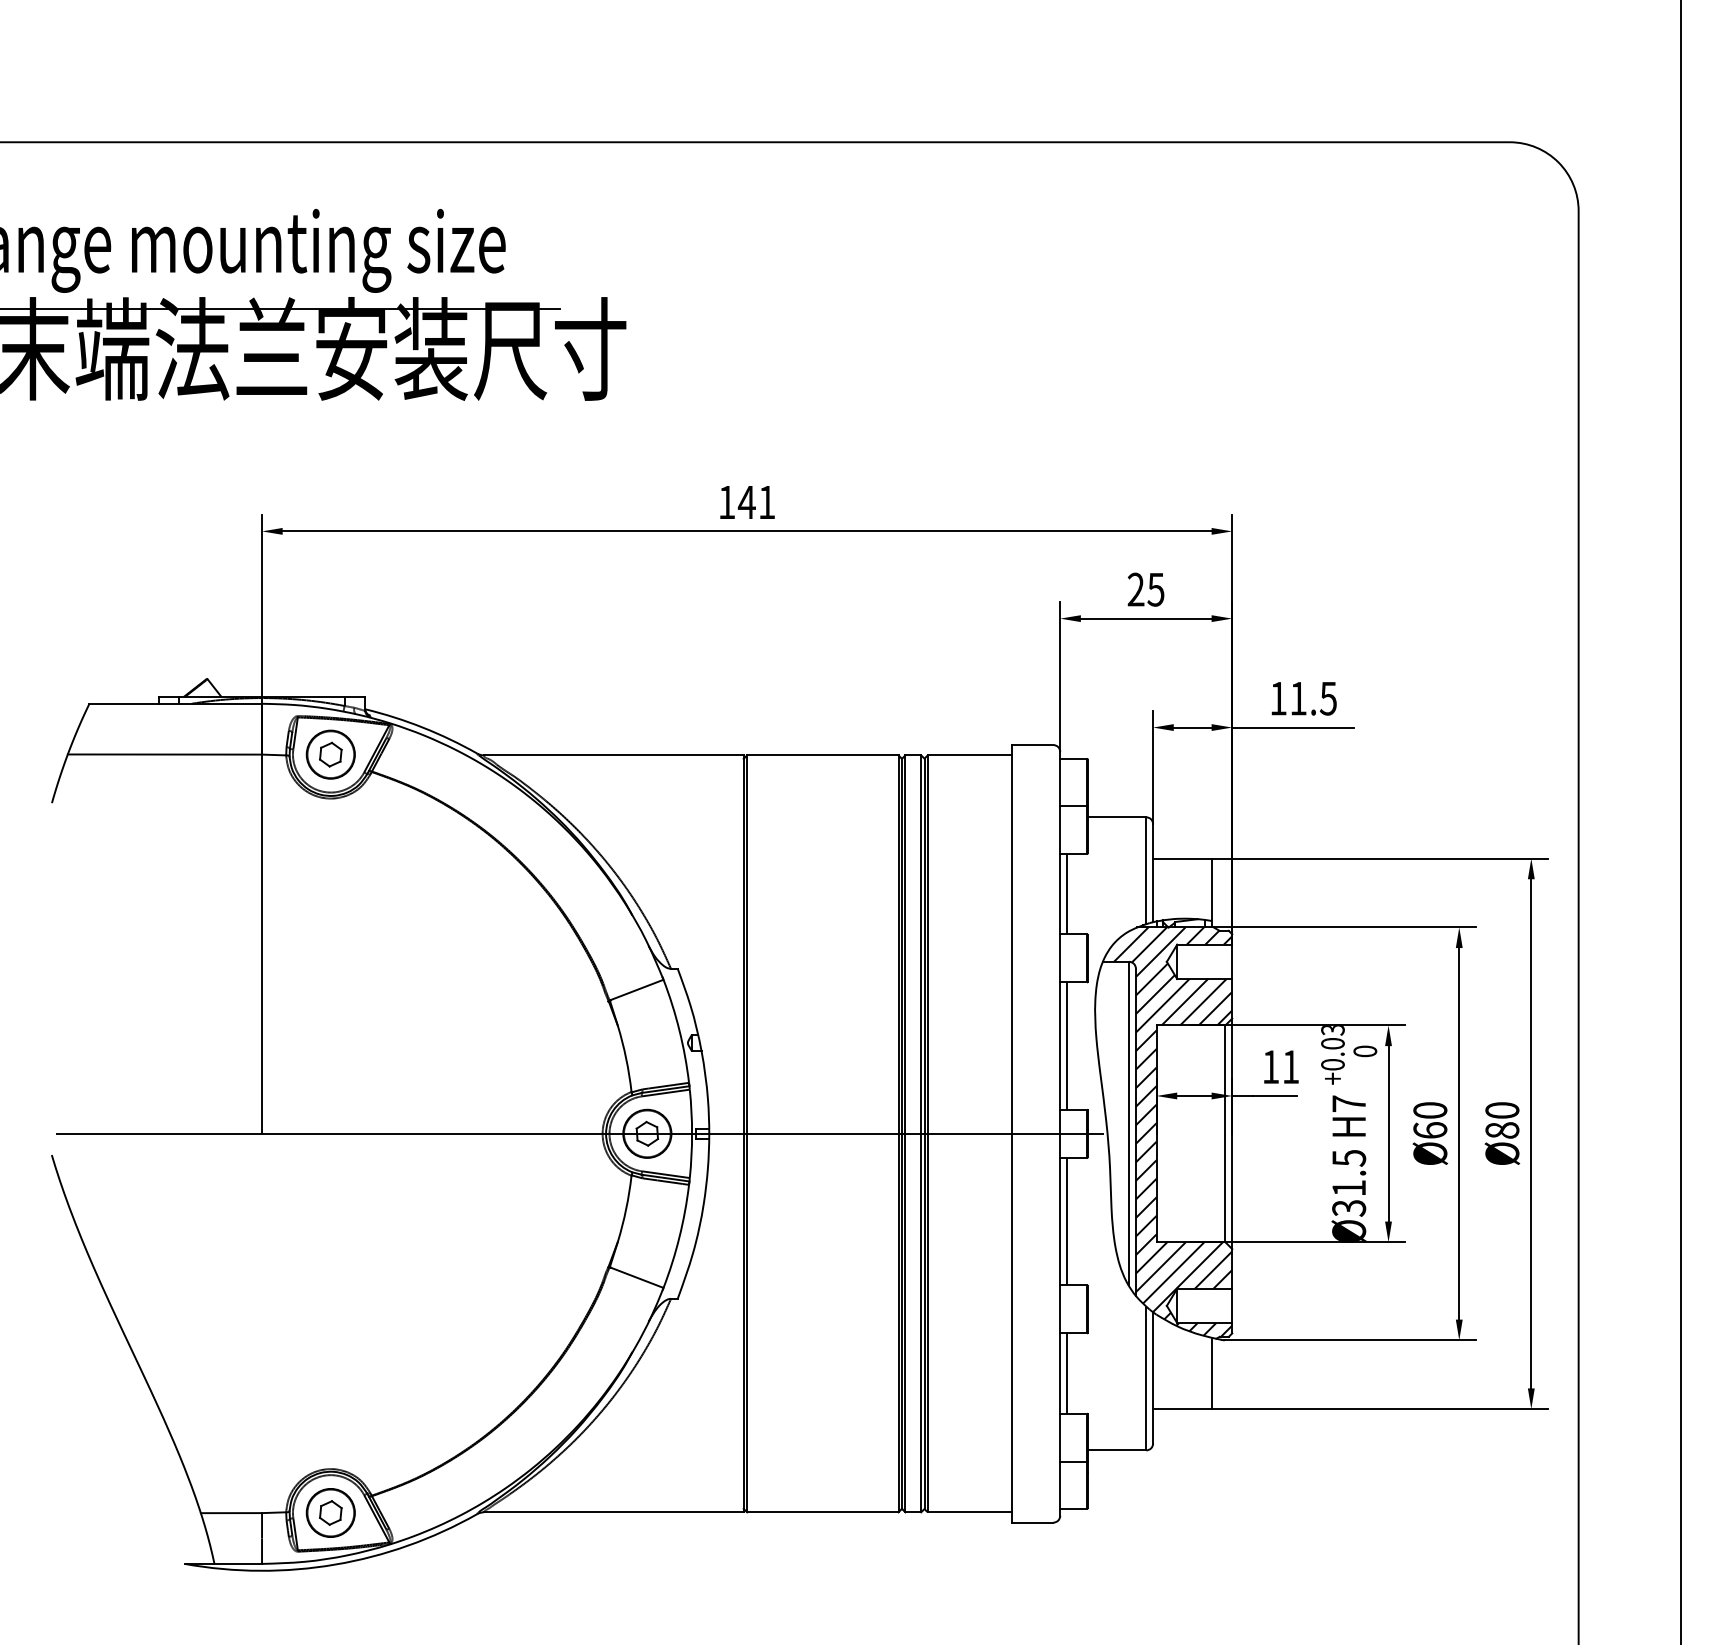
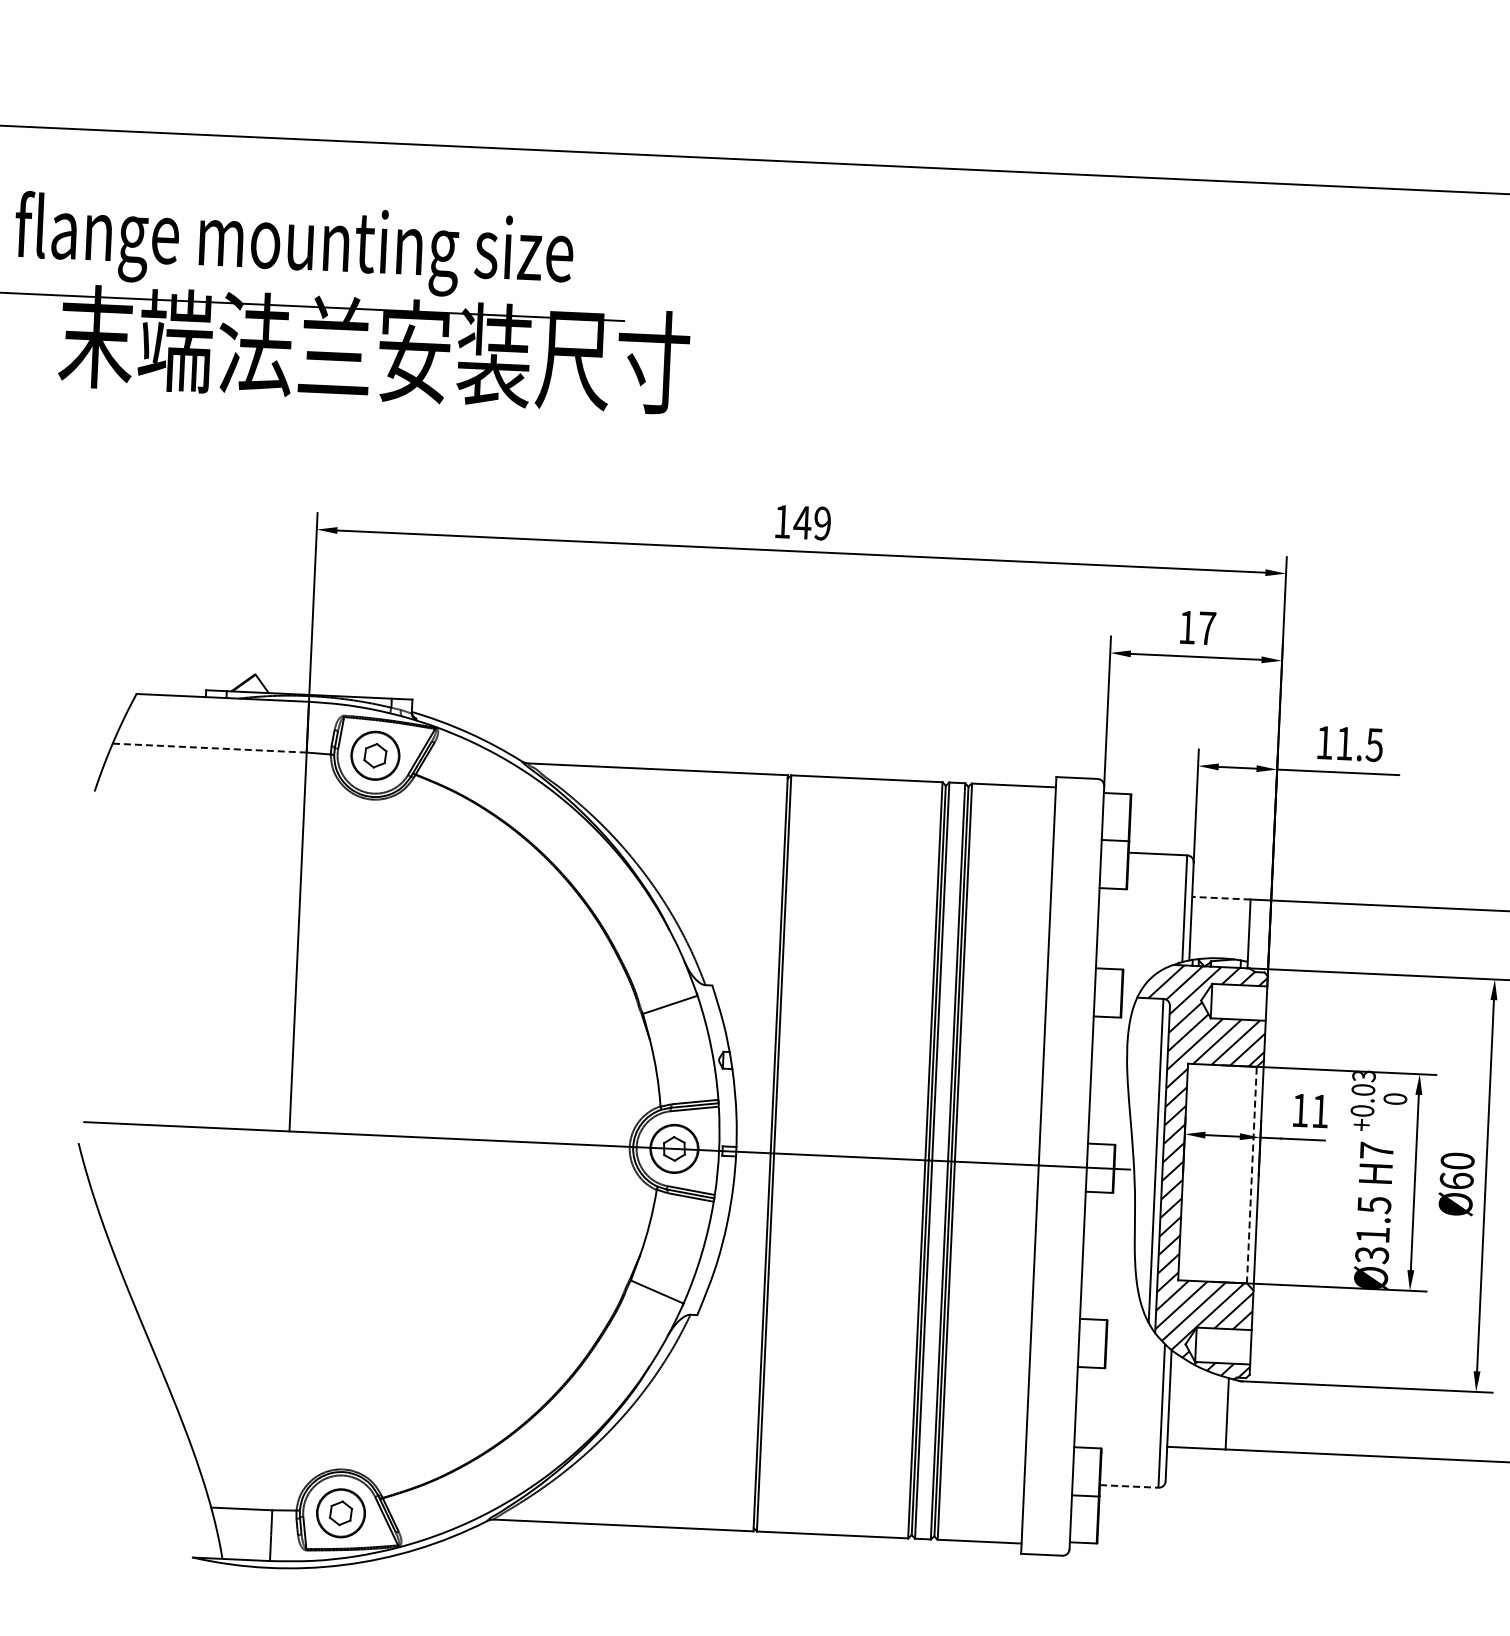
text: (766, 502) -> (822, 523), 141 -> 149
text: (1145, 589) -> (1196, 627), 25 -> 17
line: (164, 754) -> (209, 748), solid -> dashed
line: (1181, 858) -> (1220, 898), solid -> dashed
line: (1067, 894) -> (1105, 928), removed
line: (1067, 1045) -> (1098, 1079), removed
line: (1225, 1133) -> (1251, 1174), solid -> dashed
line: (1067, 1221) -> (1090, 1255), removed
line: (1067, 1373) -> (1083, 1407), removed
line: (1117, 1450) -> (1129, 1486), solid -> dashed

